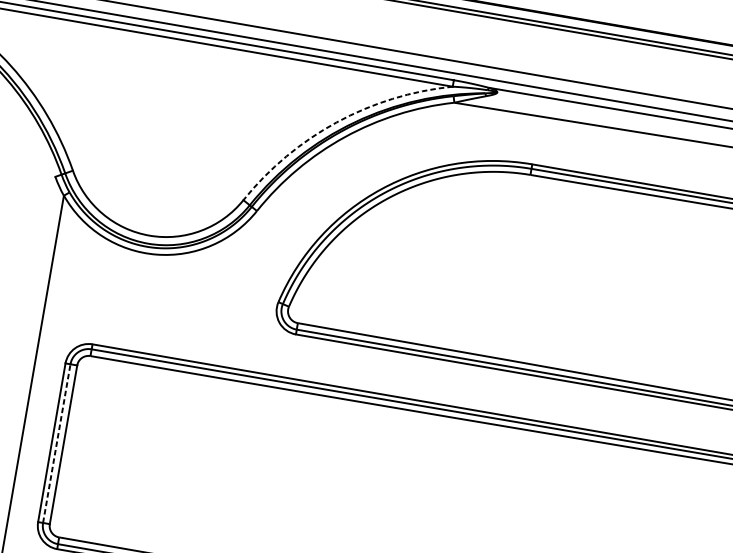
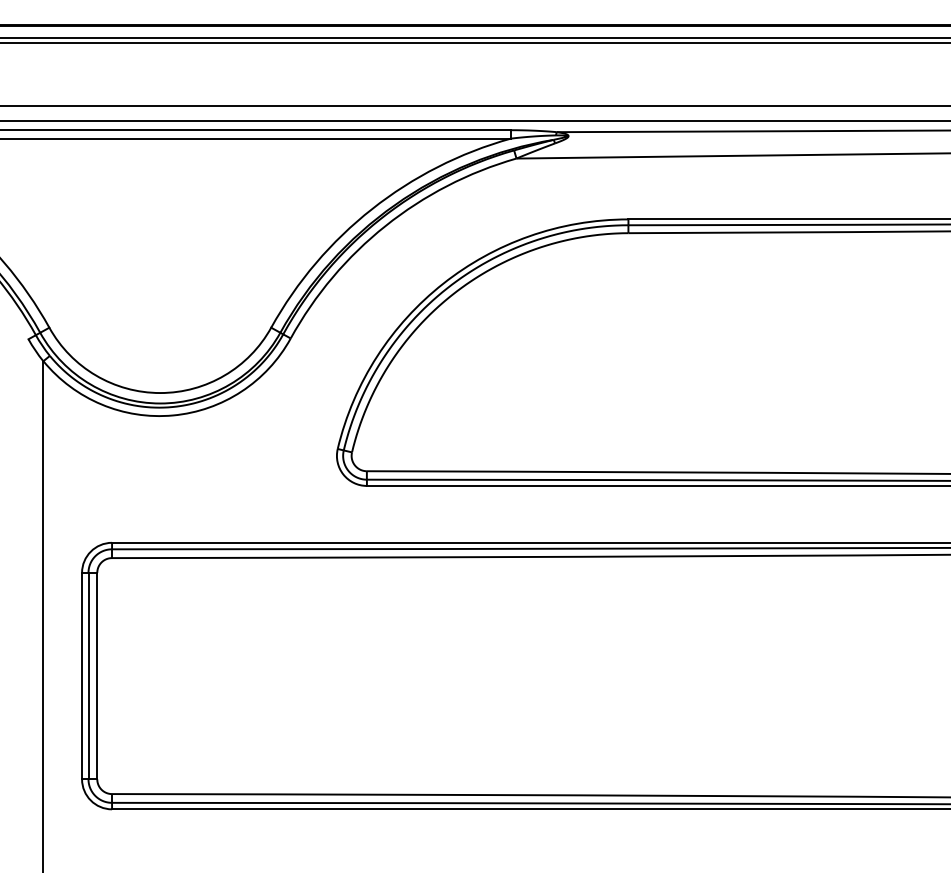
arc: (336, 122) -> (372, 209), dashed -> solid
line: (56, 443) -> (88, 675), dashed -> solid

